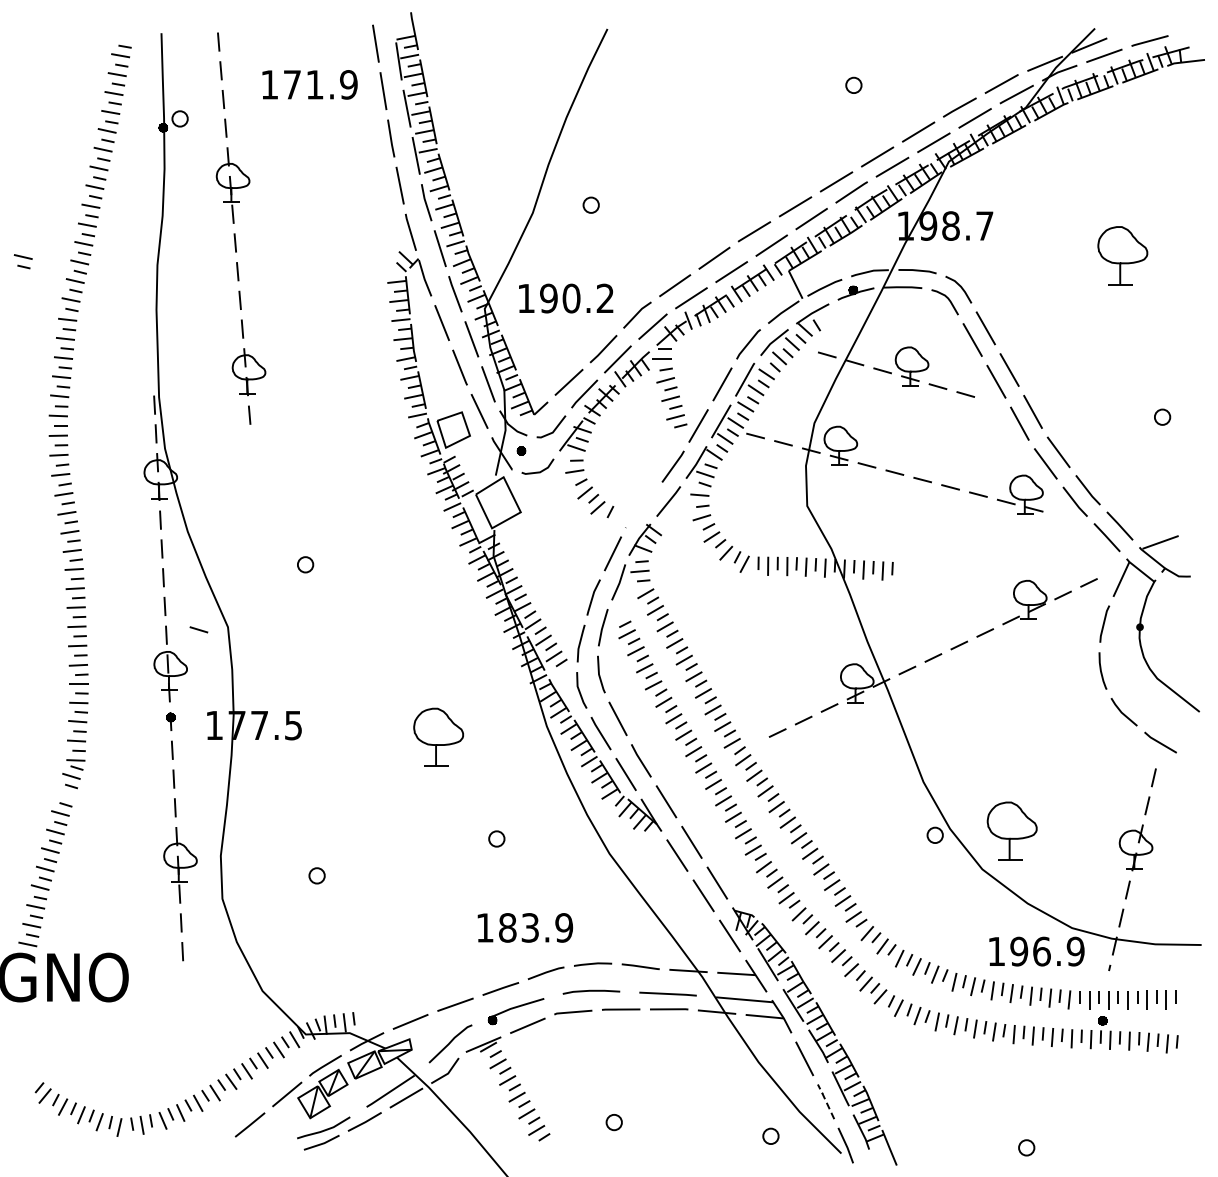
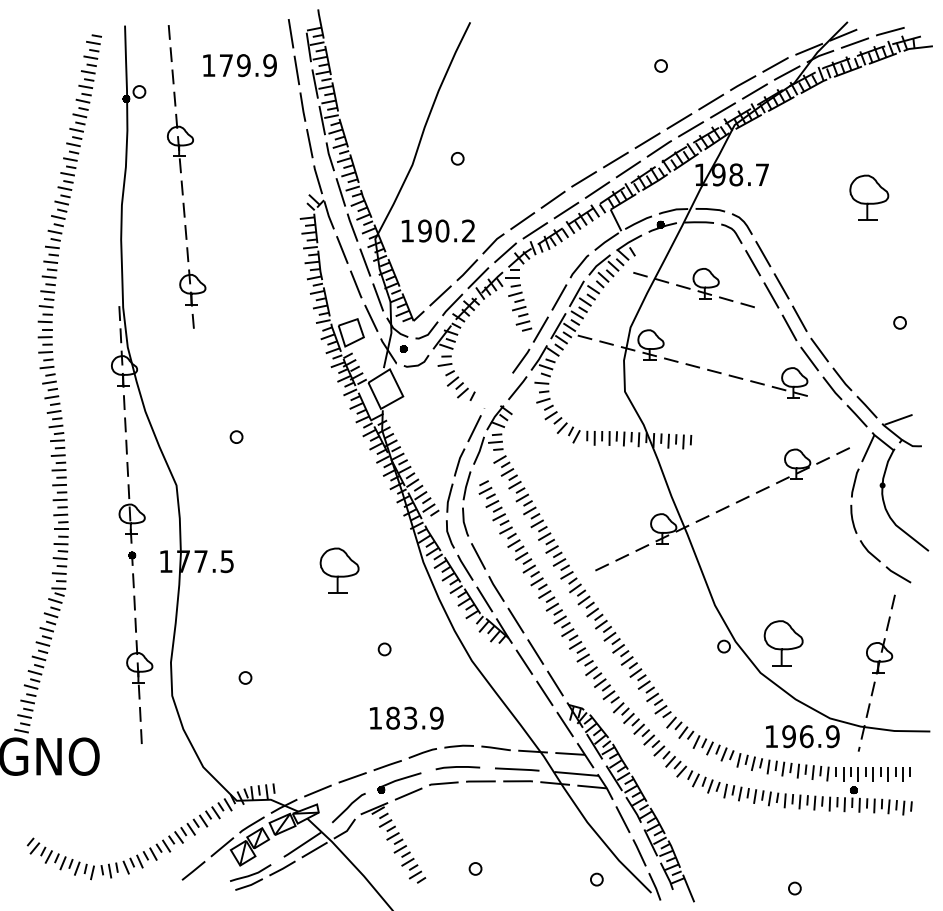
text: (314, 84) -> (243, 65), 171.9 -> 179.9
part: (22, 261) -> (17, 202), removed
line: (198, 629) -> (50, 614), moved
line: (825, 1101) -> (639, 852), dashed -> solid

